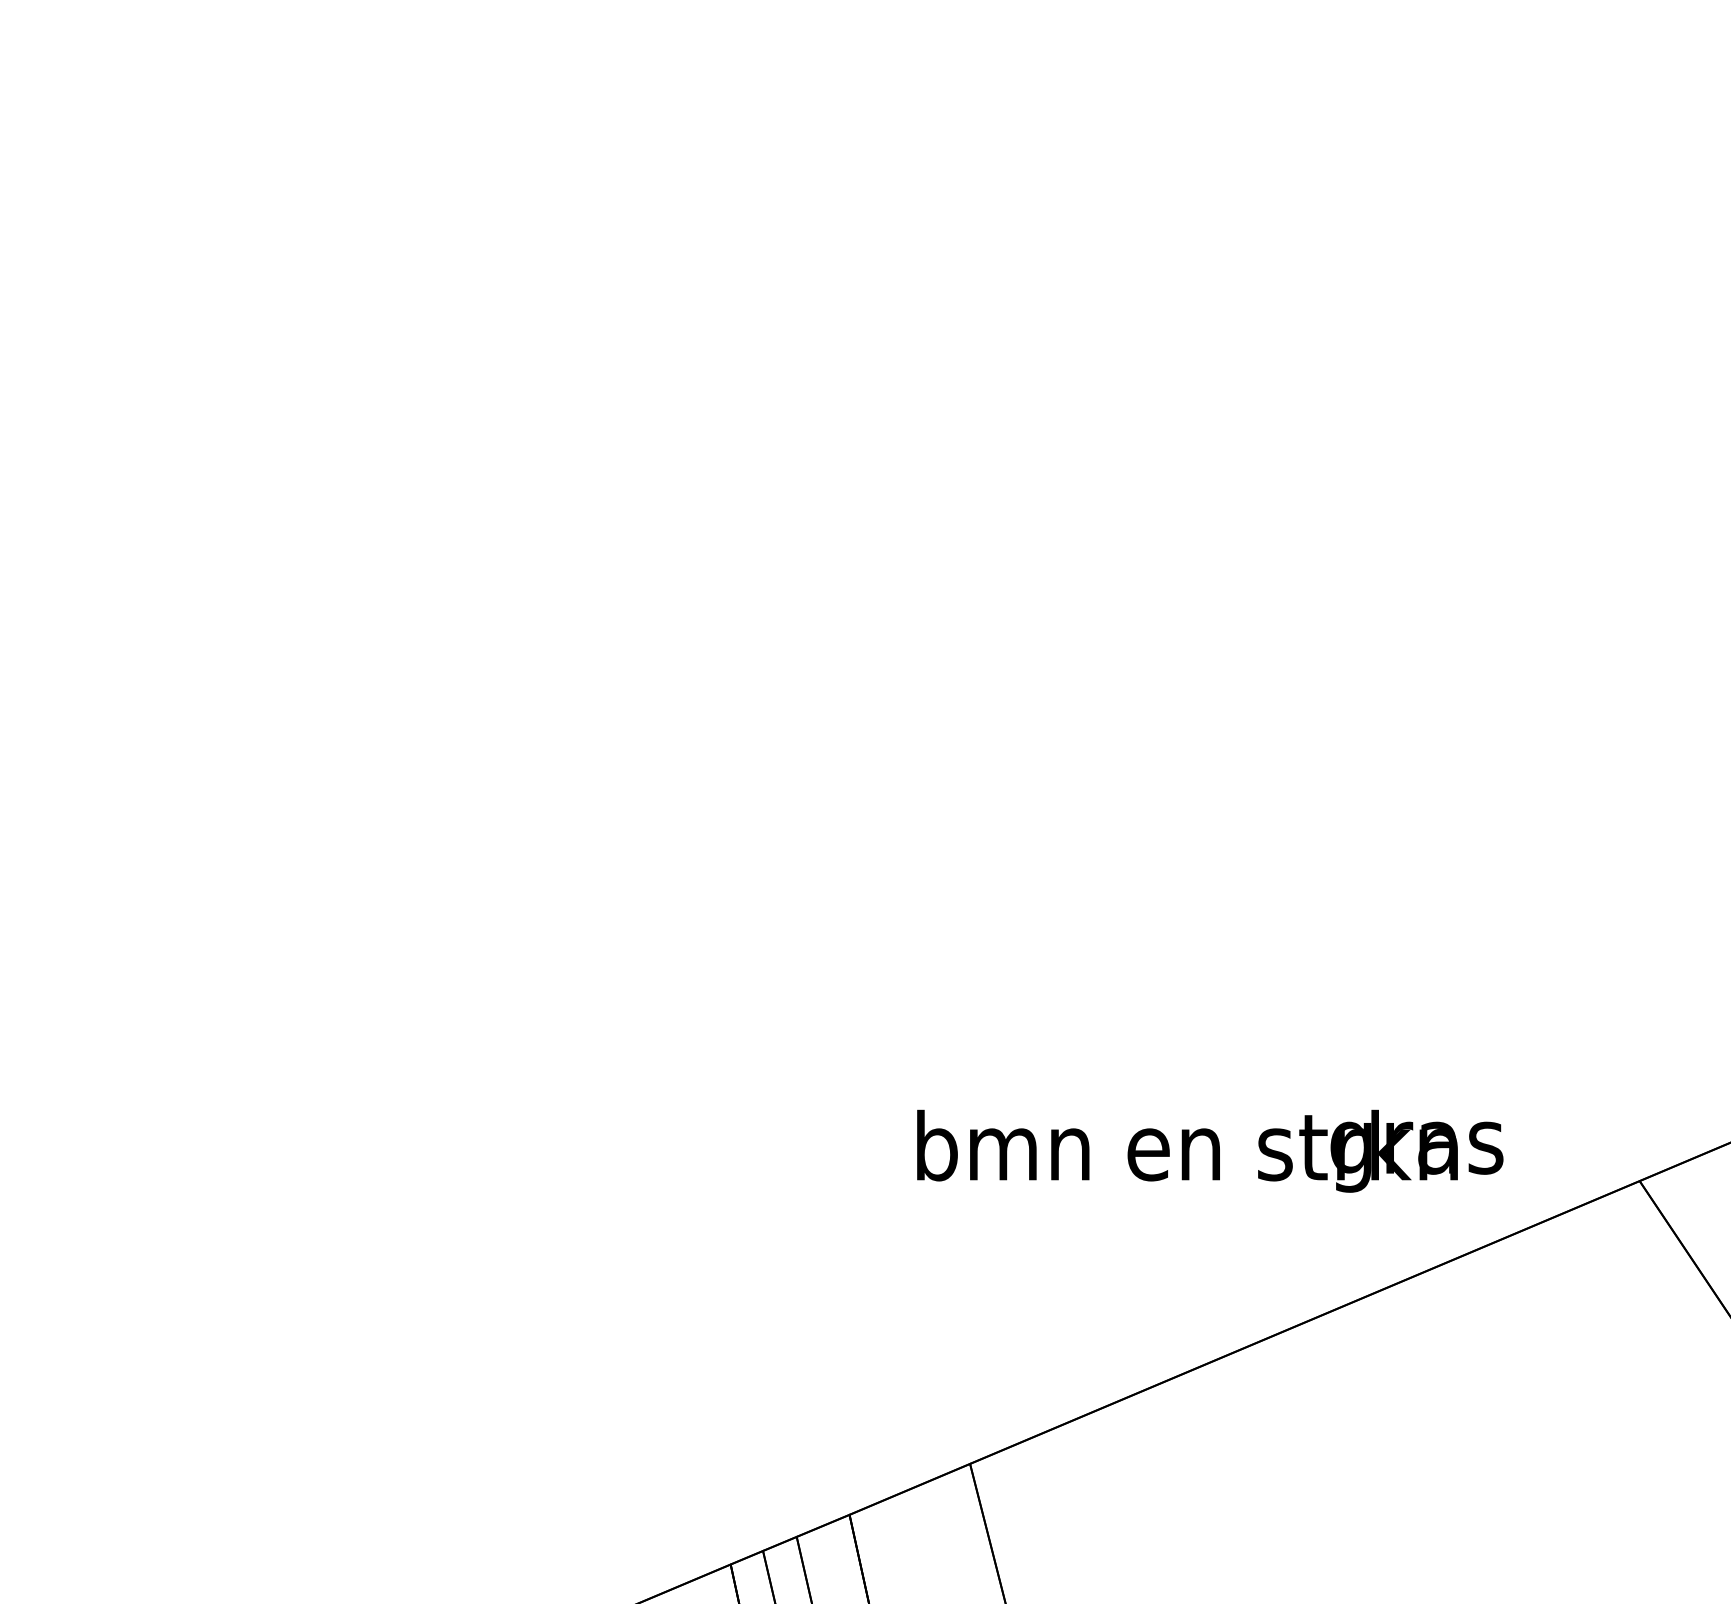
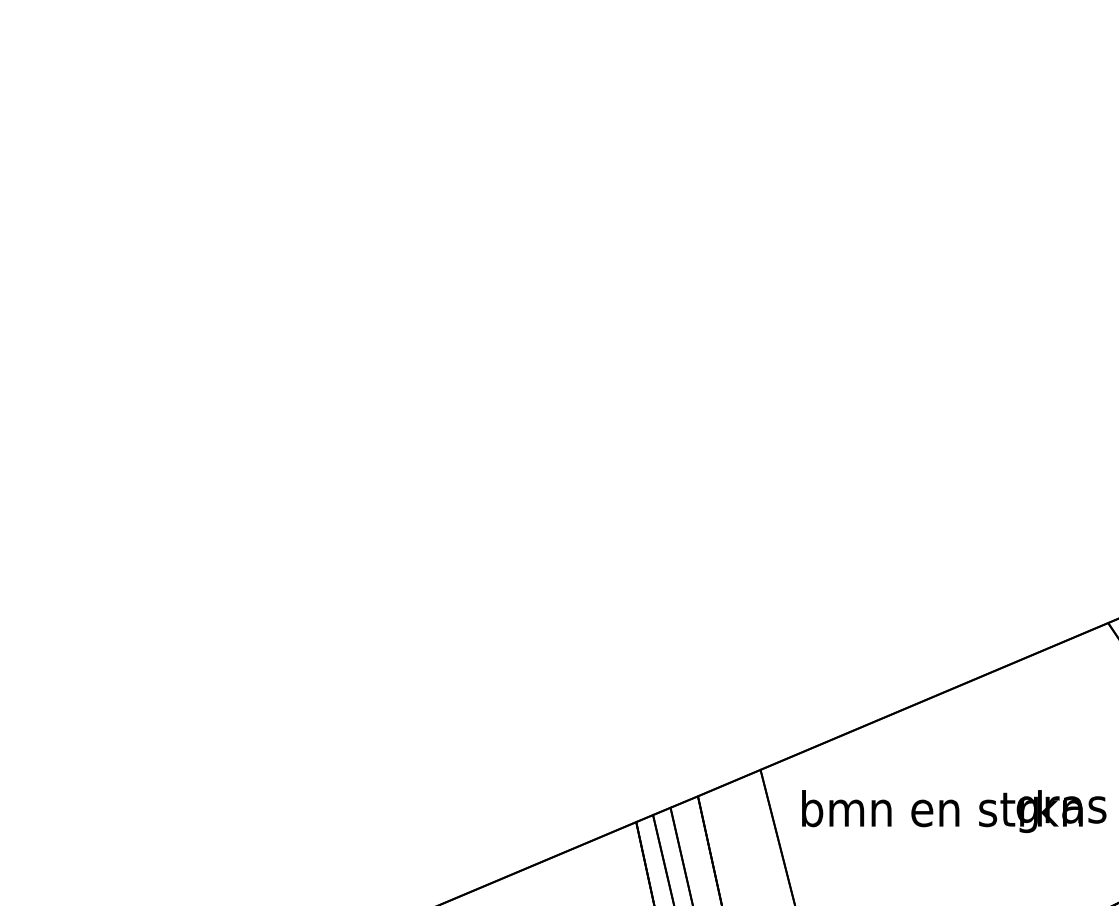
text: (1210, 1151) -> (954, 811), moved

